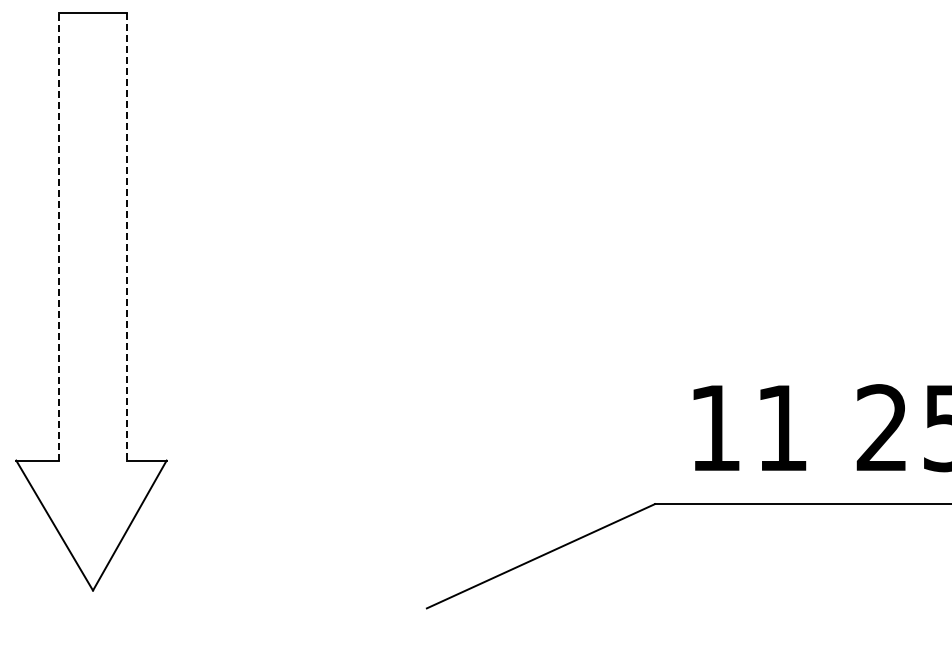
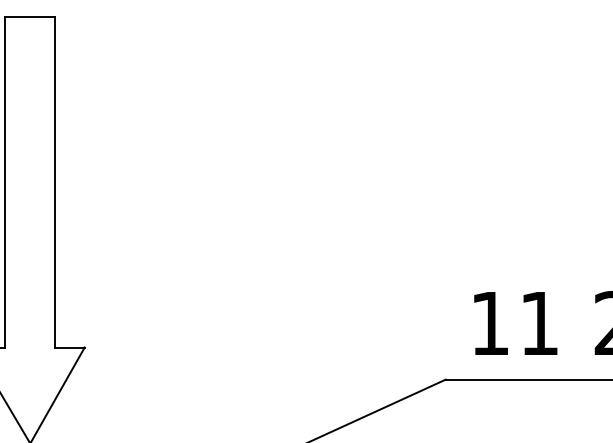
line: (59, 236) -> (5, 181), dashed -> solid
line: (126, 236) -> (55, 181), dashed -> solid

